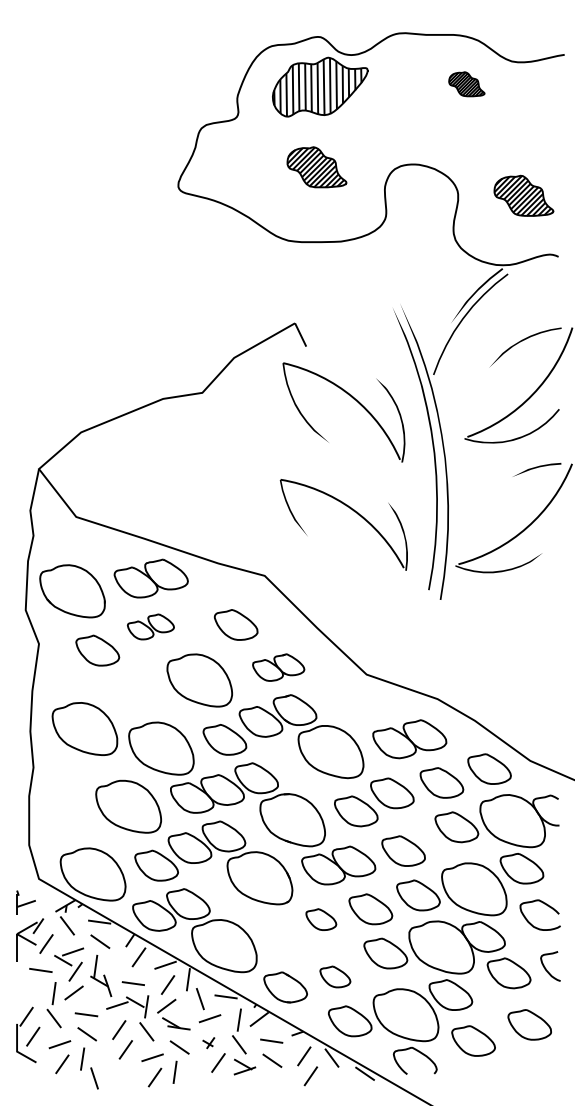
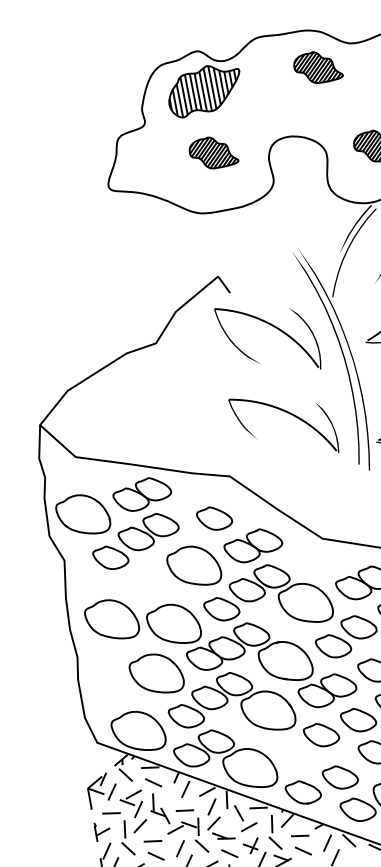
part: (466, 84) -> (317, 67), size x1.67
part: (150, 626) -> (148, 531), size x1.67
part: (278, 667) -> (253, 545), size x1.43
part: (25, 902) -> (102, 831), moved
part: (321, 919) -> (321, 734), size x1.43
part: (335, 976) -> (340, 776), size x1.43
part: (208, 1042) -> (251, 845), size x1.67

